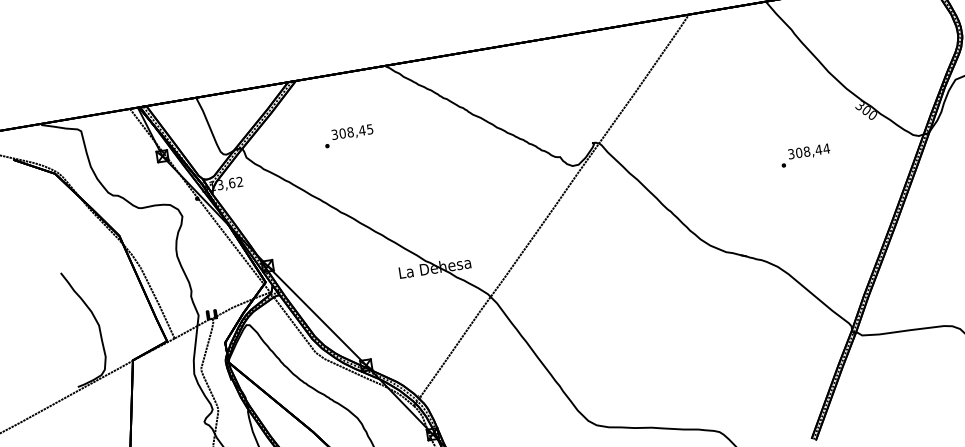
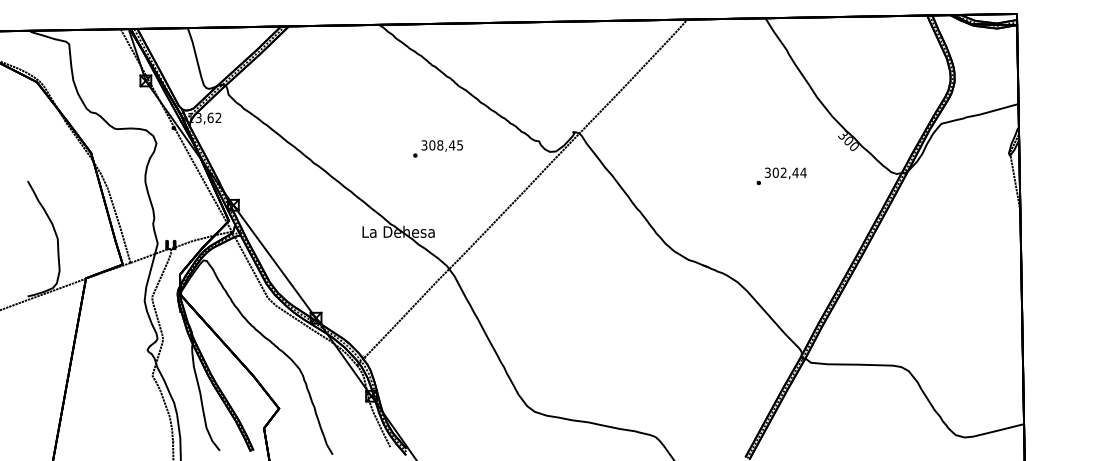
text: (348, 135) -> (437, 148), moved
text: (806, 151) -> (783, 172), 308,44 -> 302,44

